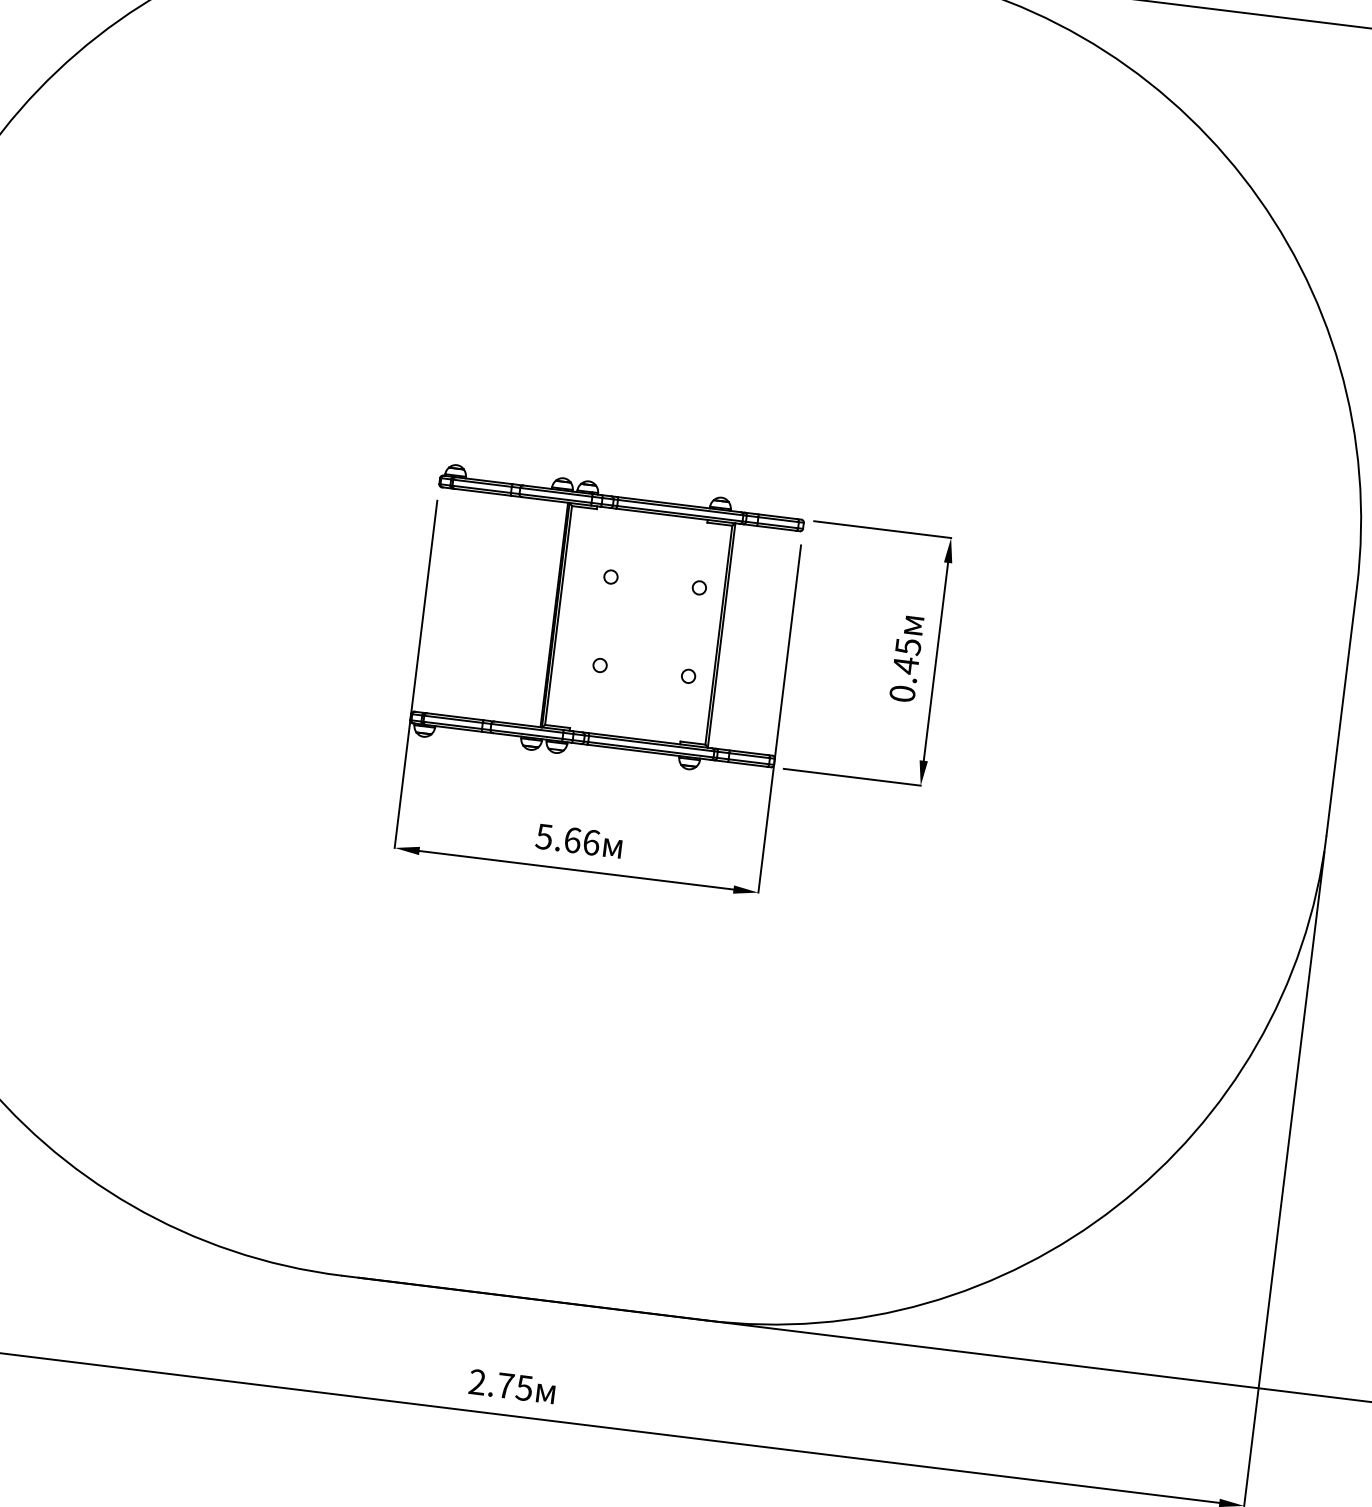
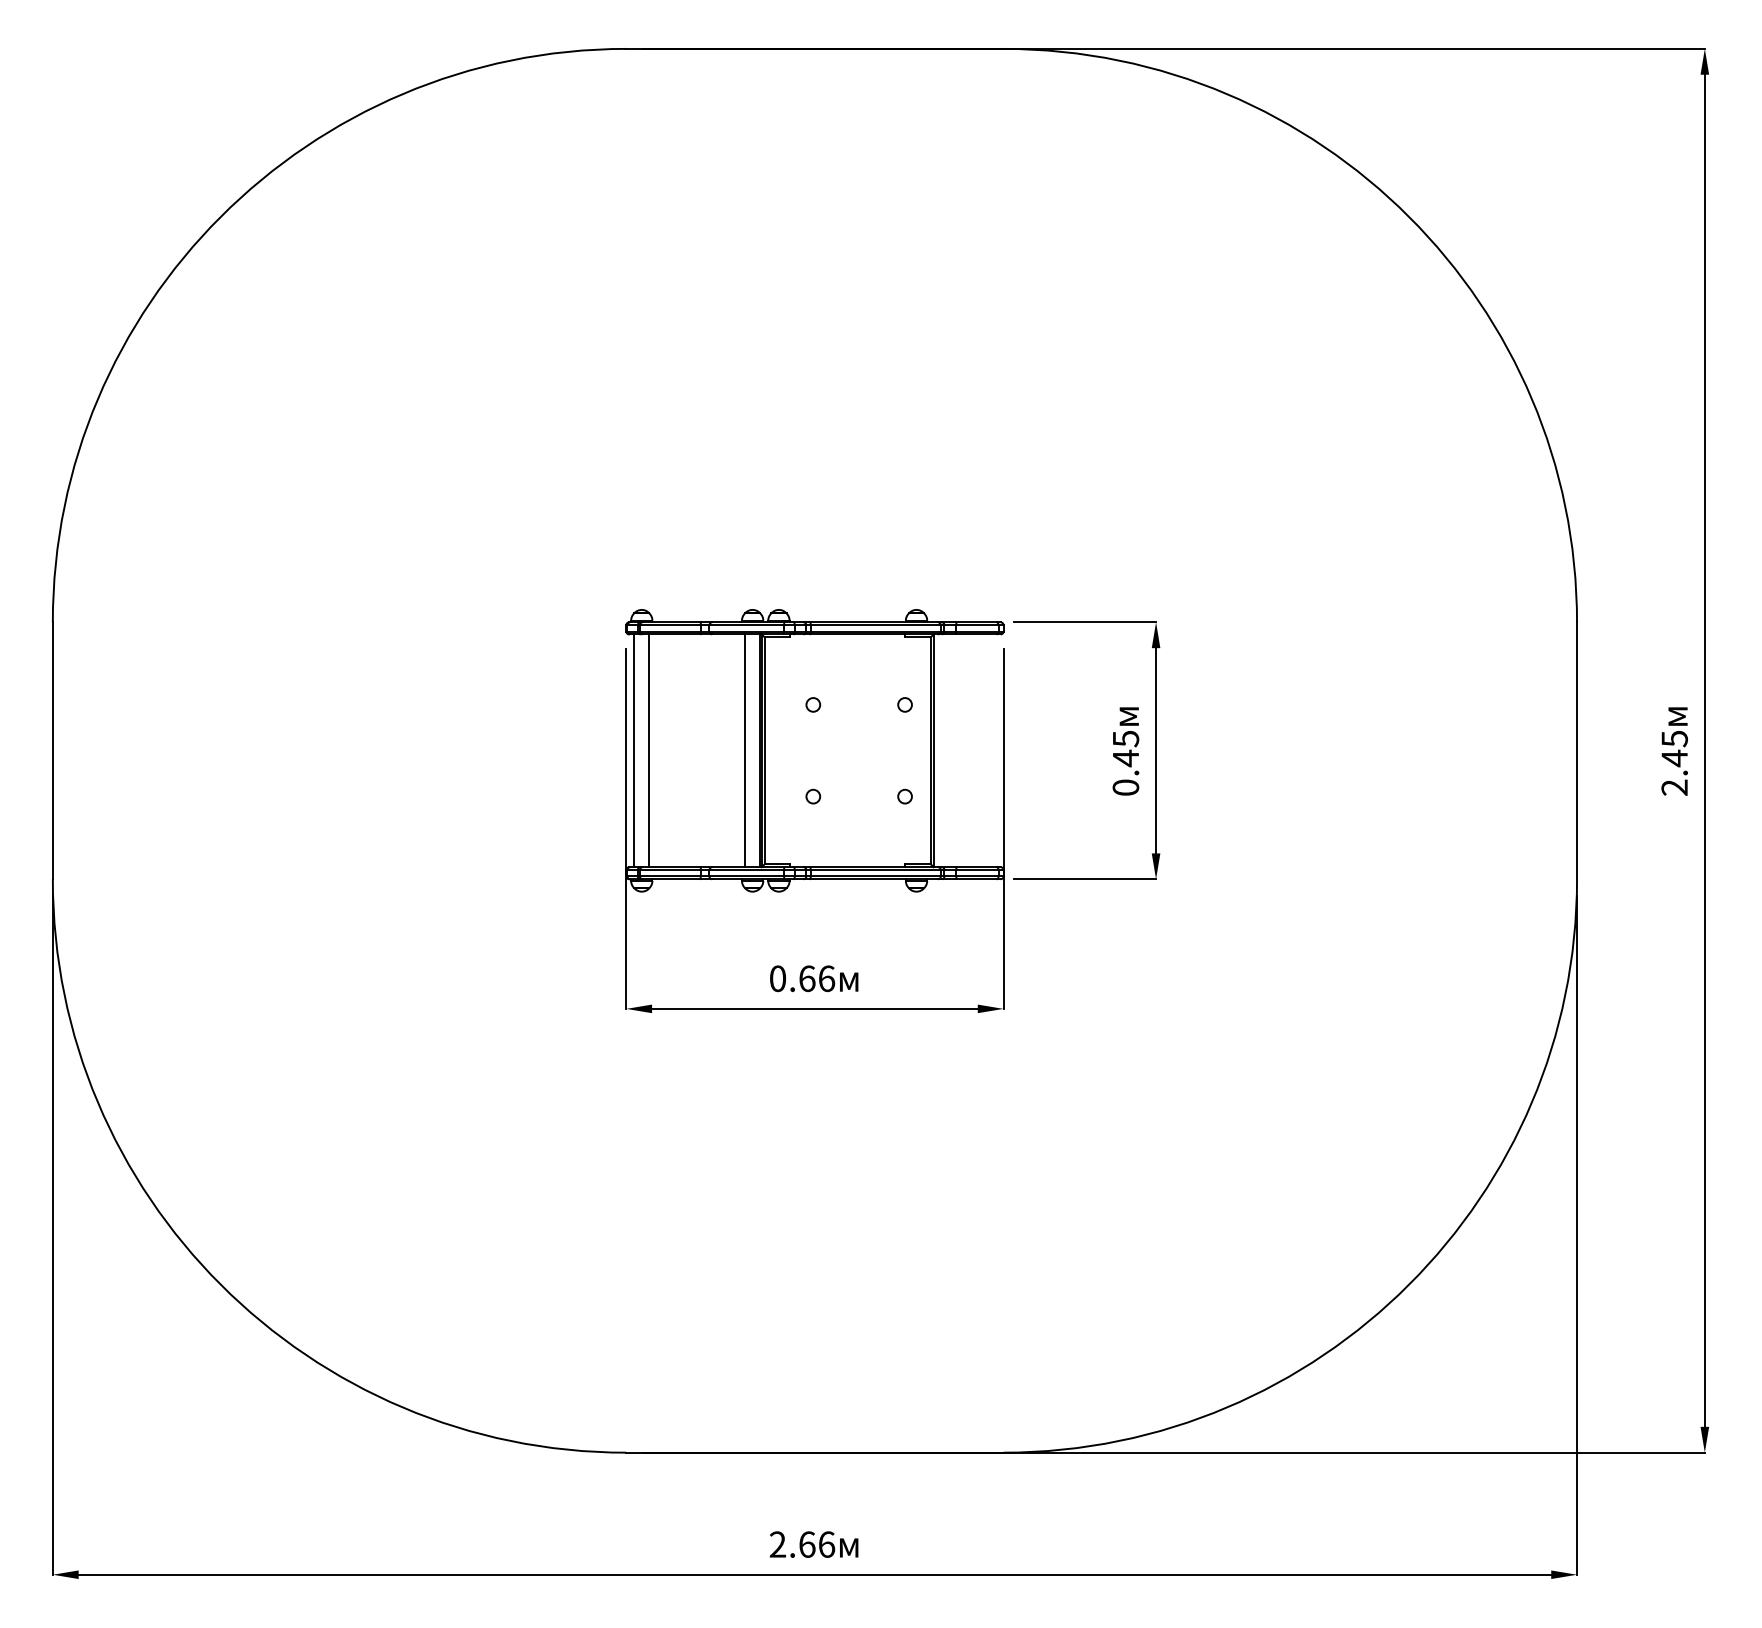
line: (433, 599) -> (634, 750), added
line: (447, 601) -> (649, 750), added
line: (540, 612) -> (745, 750), added
text: (544, 836) -> (777, 978), 5.66 -> 0.66
text: (515, 1386) -> (817, 1544), 2.75 -> 2.66

